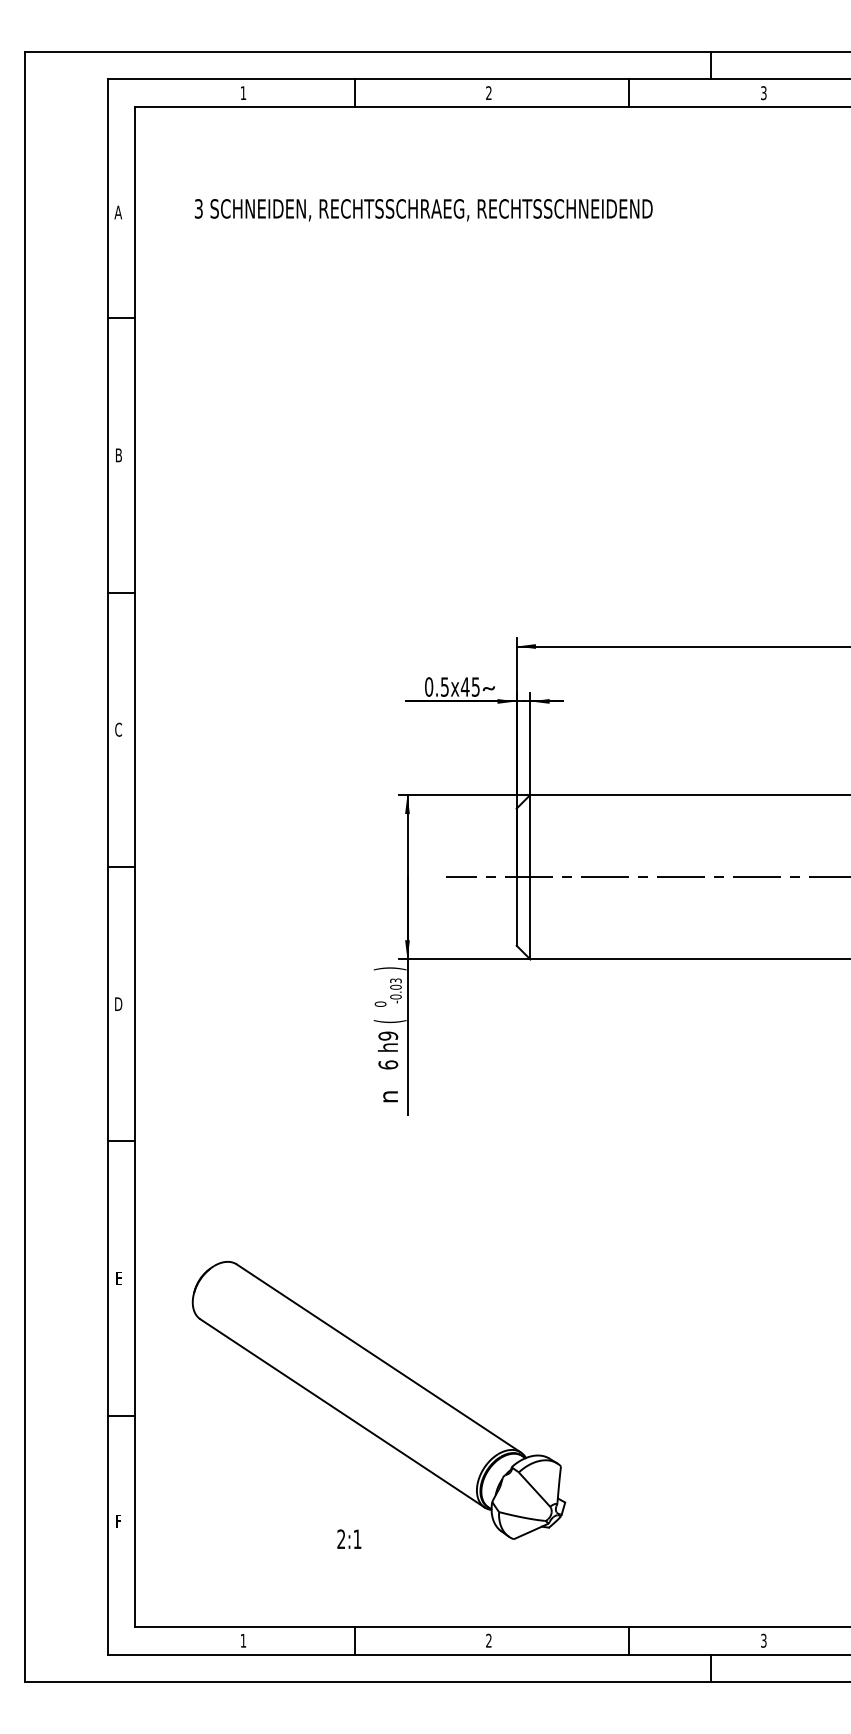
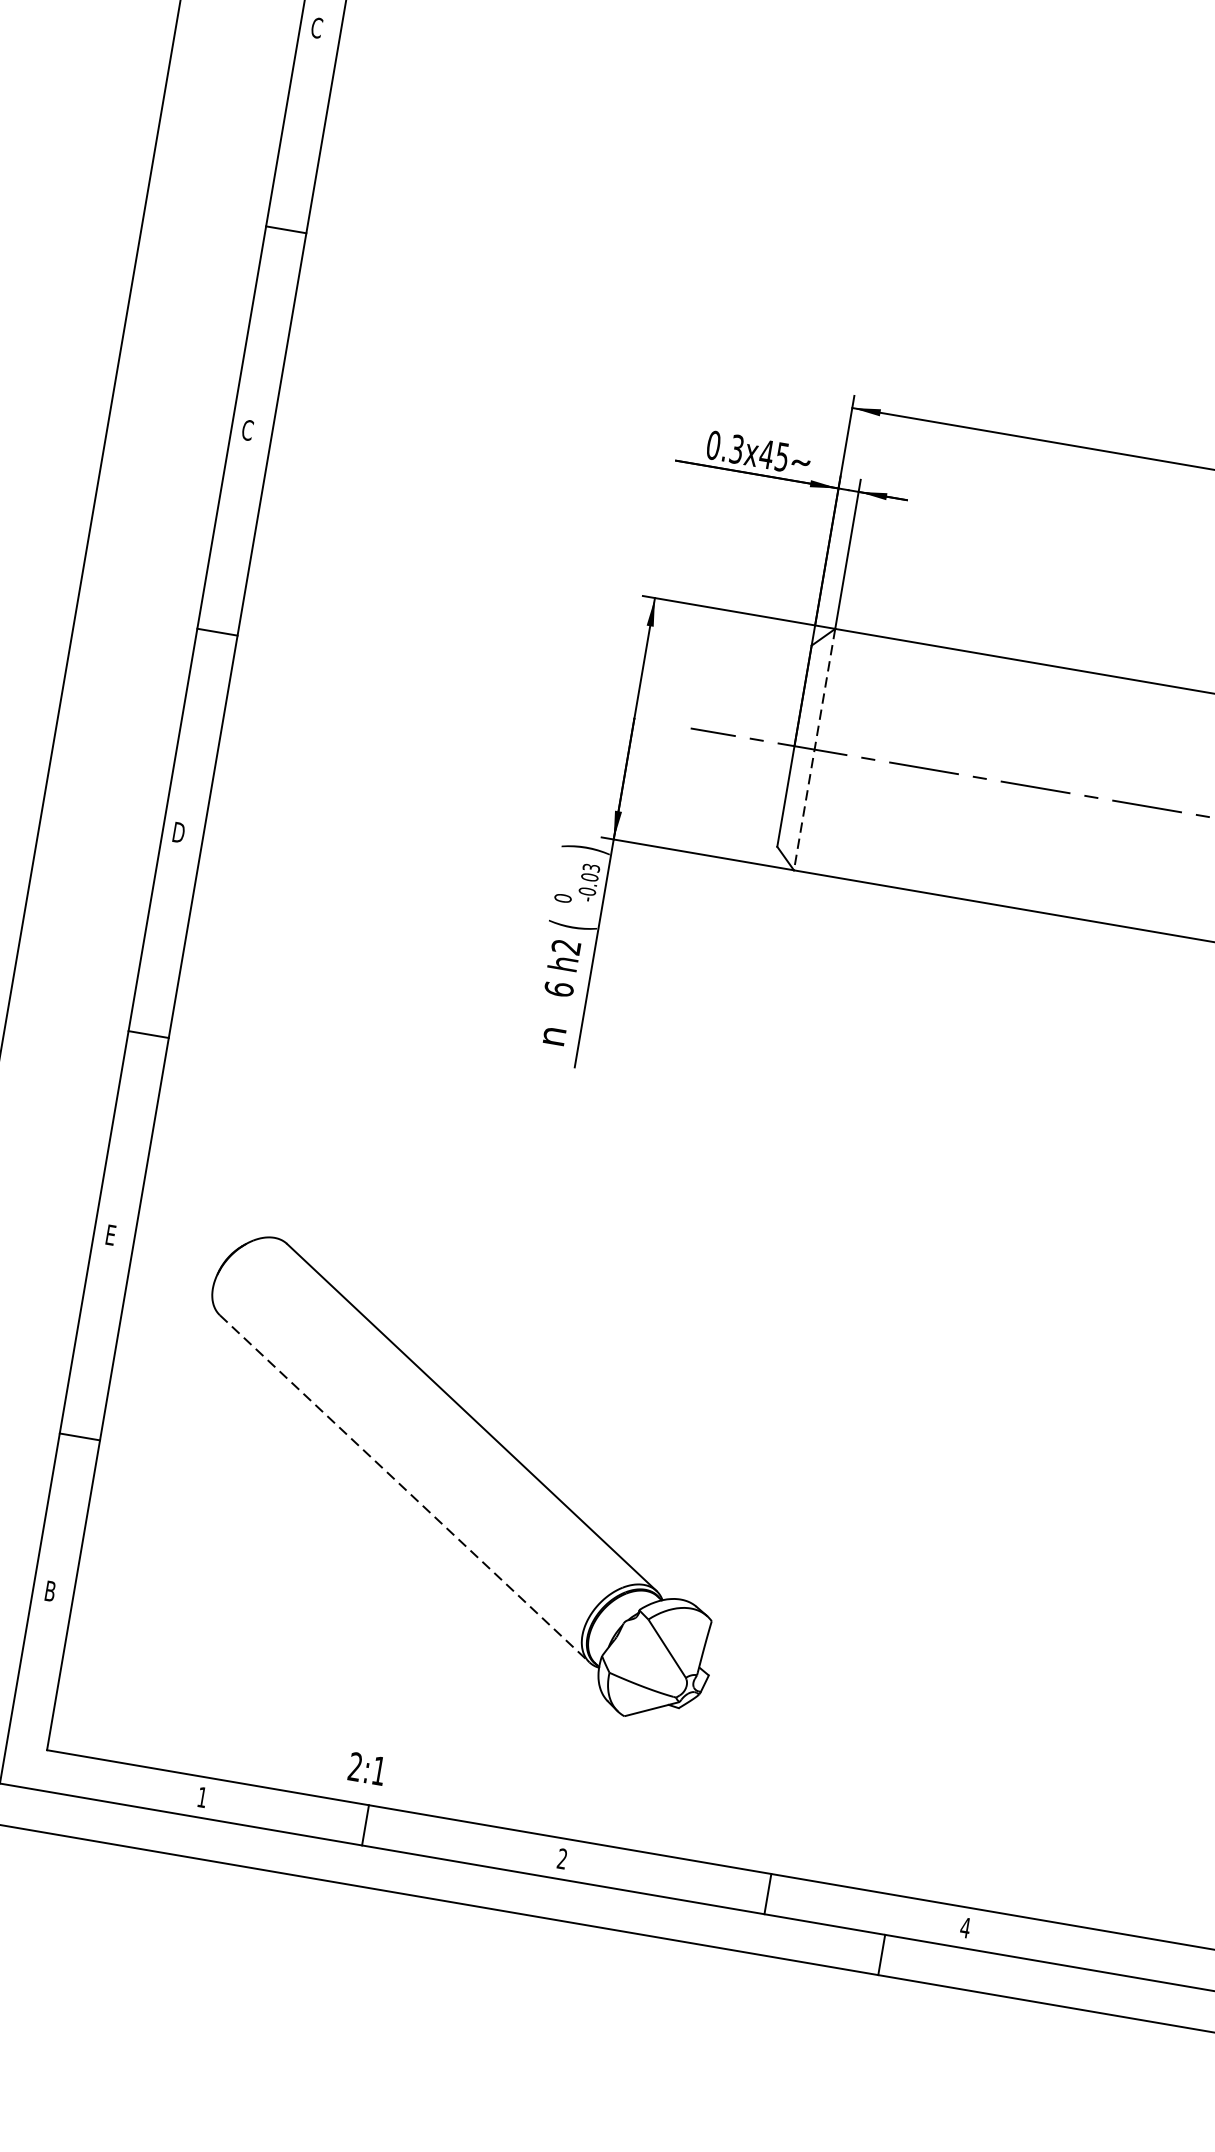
text: (118, 455) -> (316, 28), B -> C
text: (444, 686) -> (736, 448), 0.5x45 -> 0.3x45
line: (530, 877) -> (814, 750), solid -> dashed
text: (388, 1035) -> (566, 946), h9 -> h2
line: (343, 1413) -> (406, 1489), solid -> dashed
text: (119, 1521) -> (50, 1591), F -> B
text: (349, 1538) -> (367, 1767), moved
text: (763, 1640) -> (965, 1927), 3 -> 4

